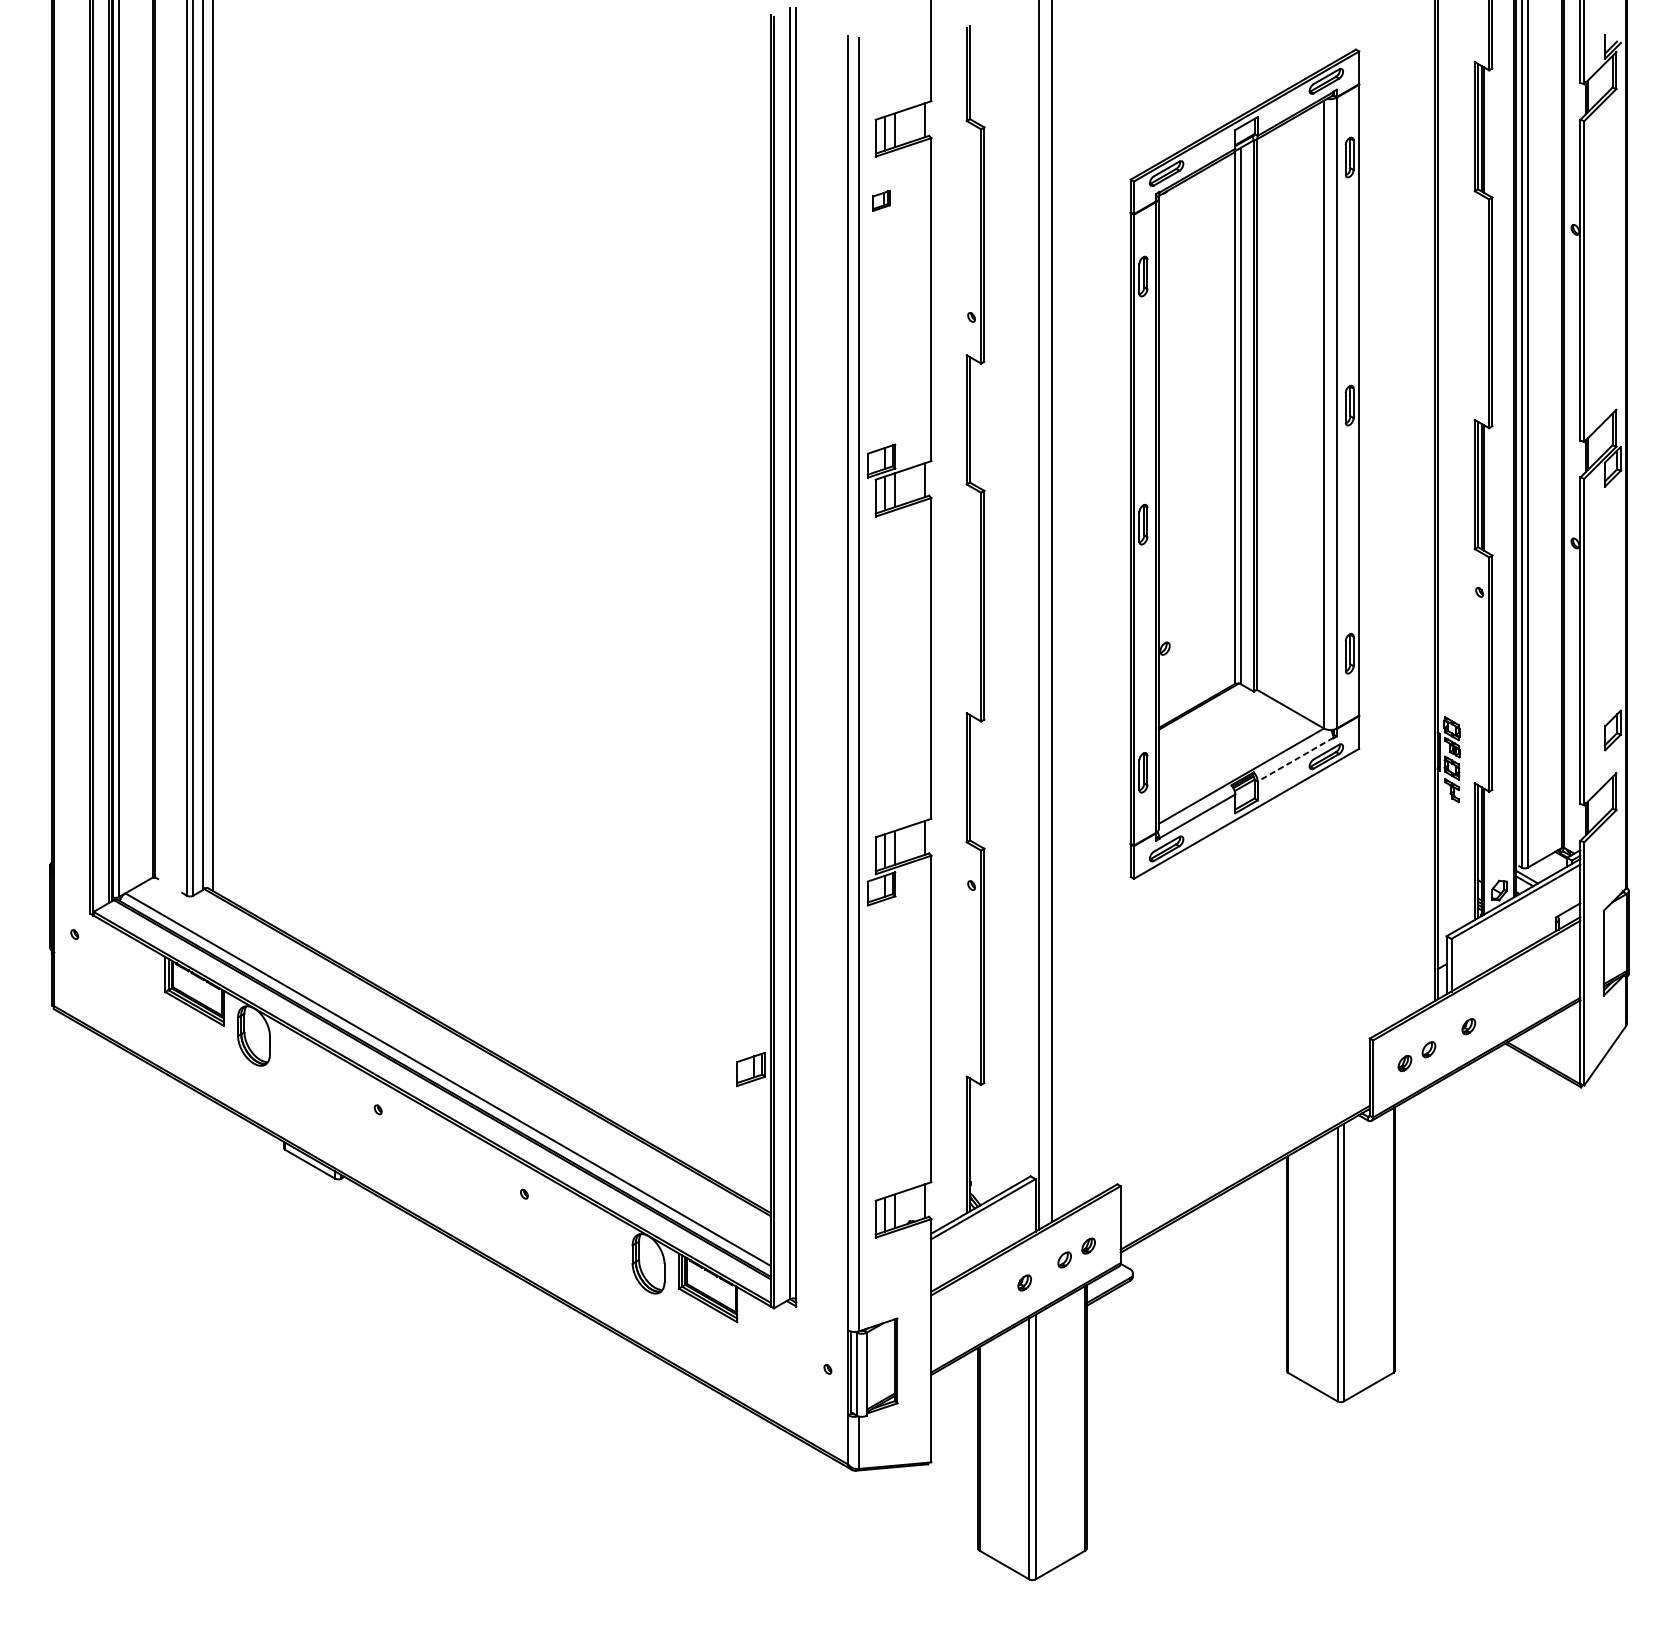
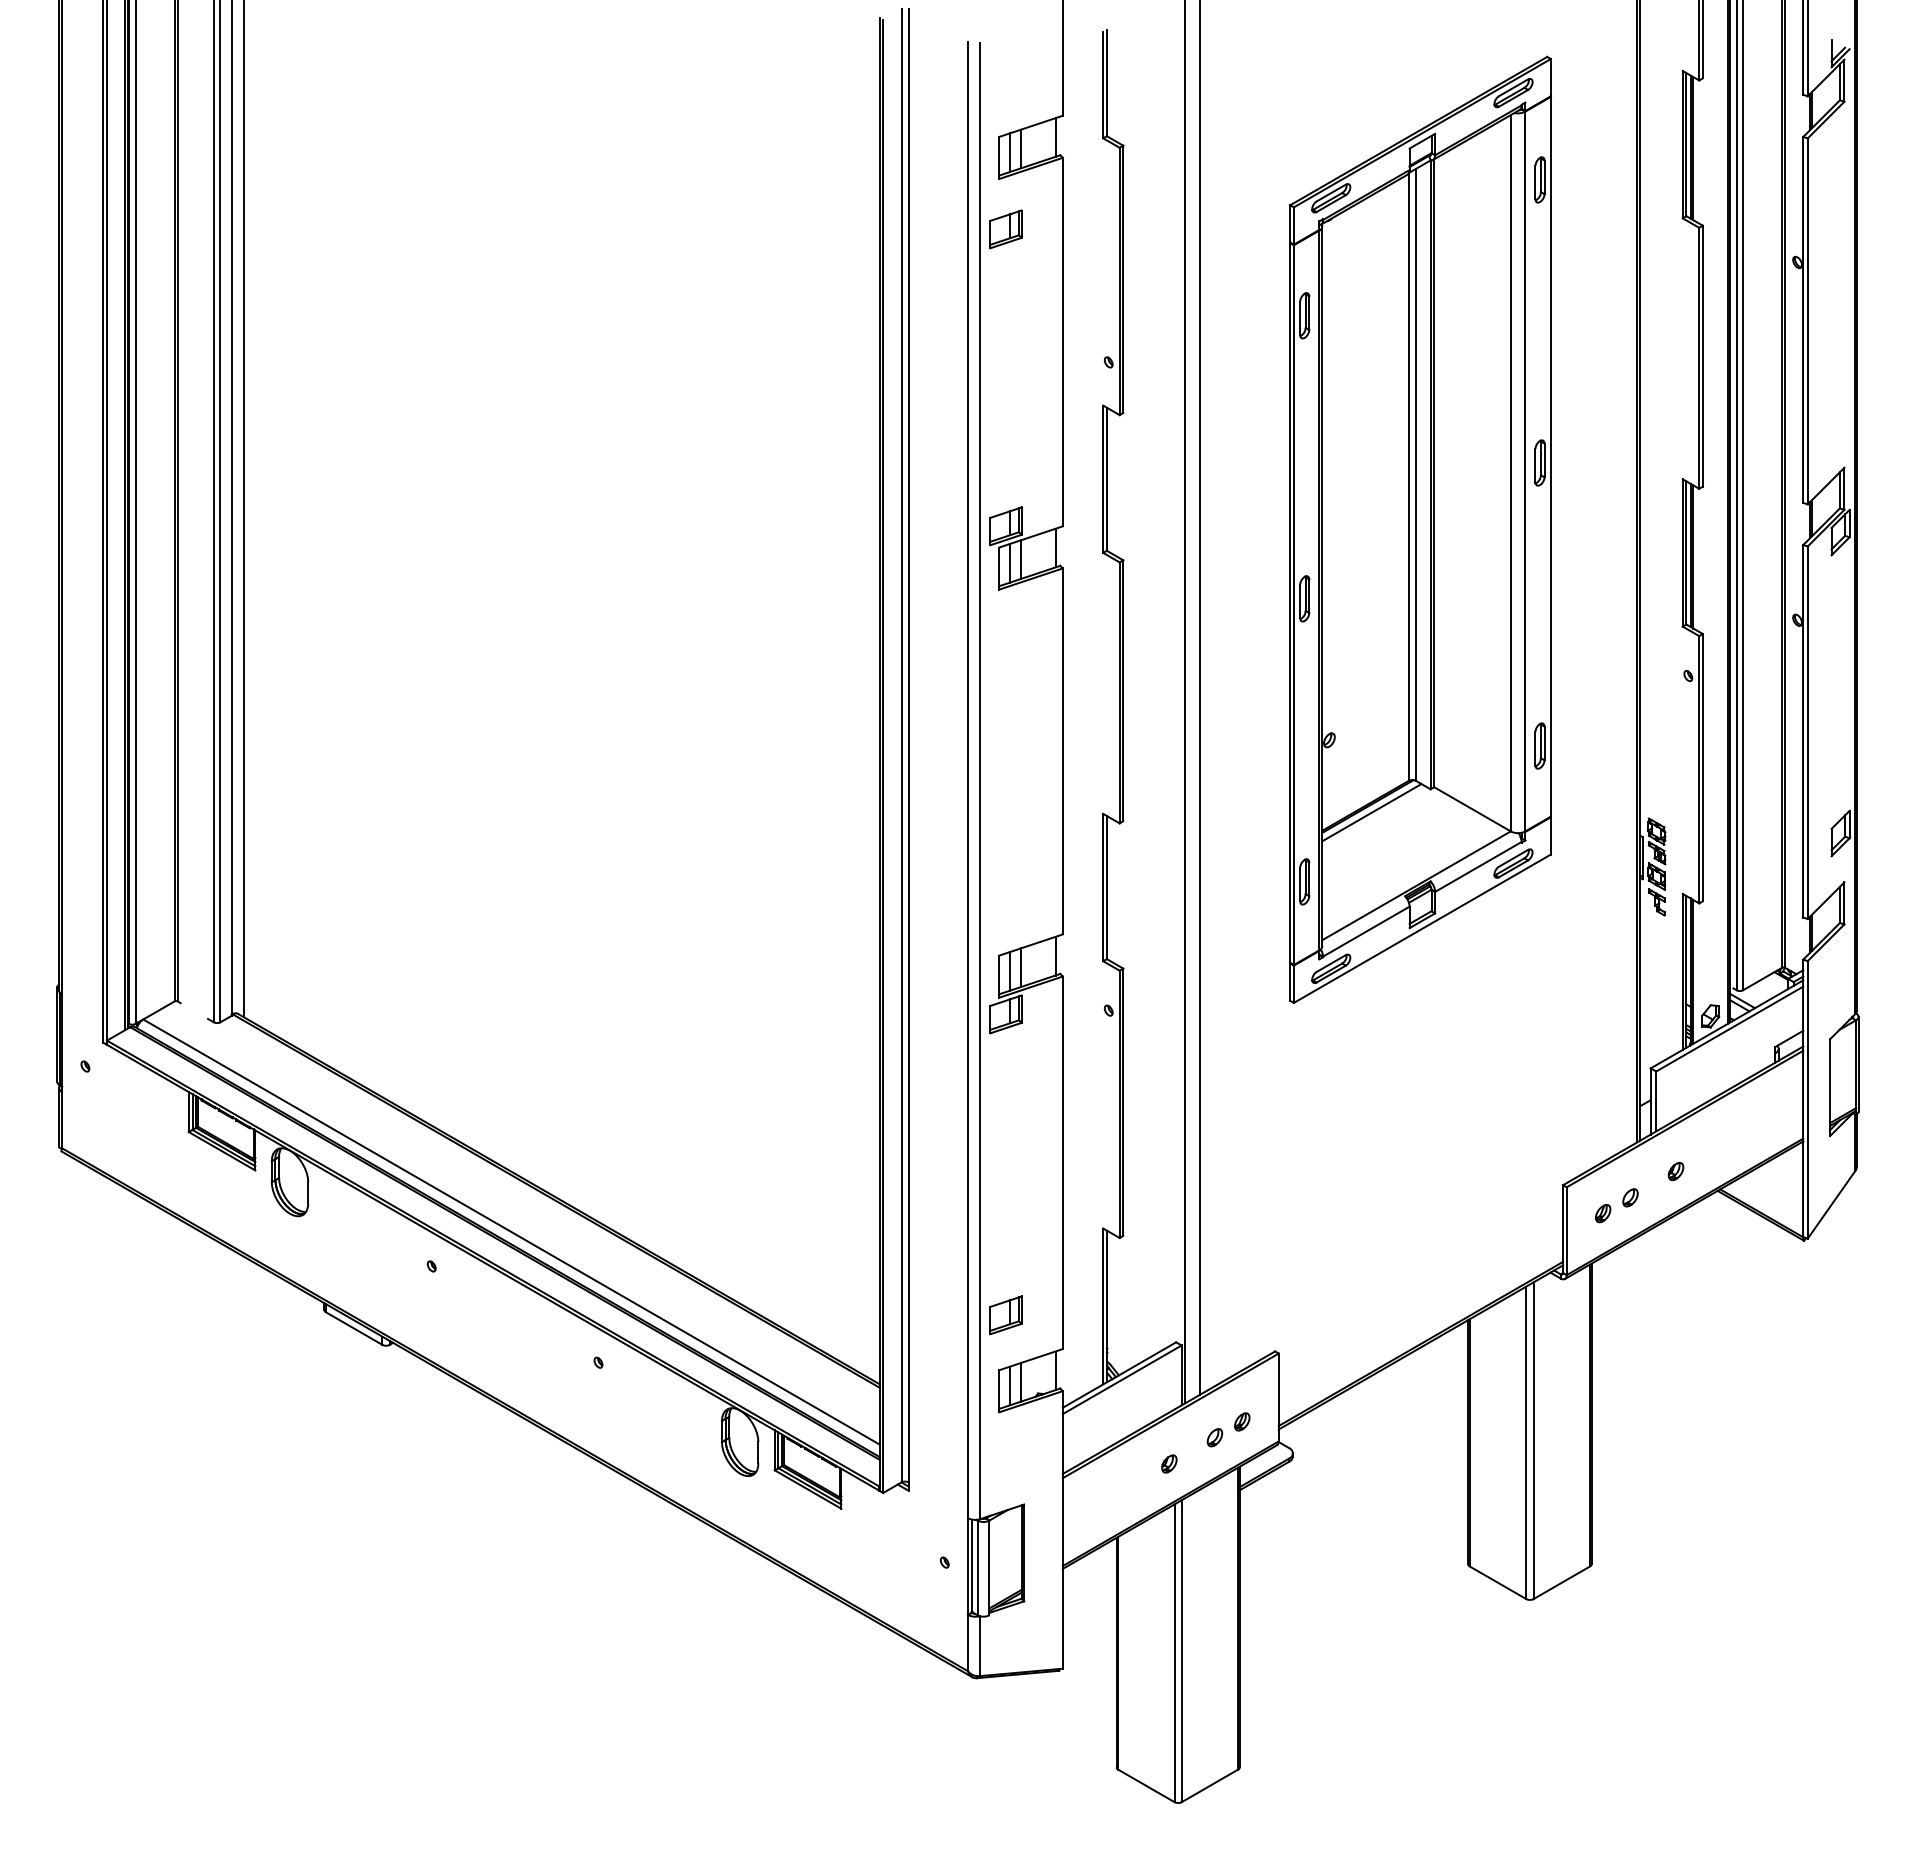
part: (881, 200) -> (1005, 229), size x1.67
line: (1201, 711) -> (1371, 812), added
line: (1295, 759) -> (1478, 866), dashed -> solid
part: (750, 1069) -> (1005, 1315), moved

